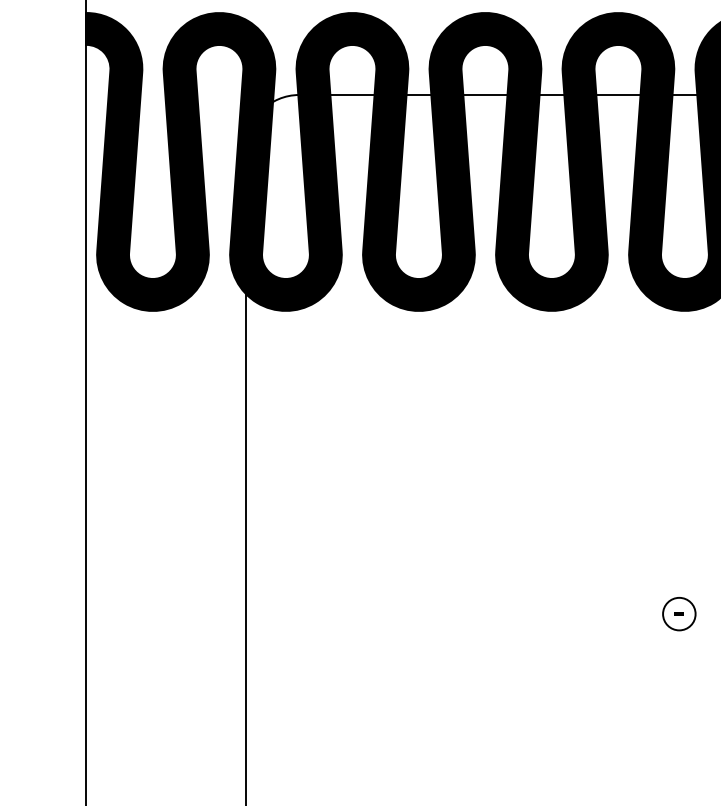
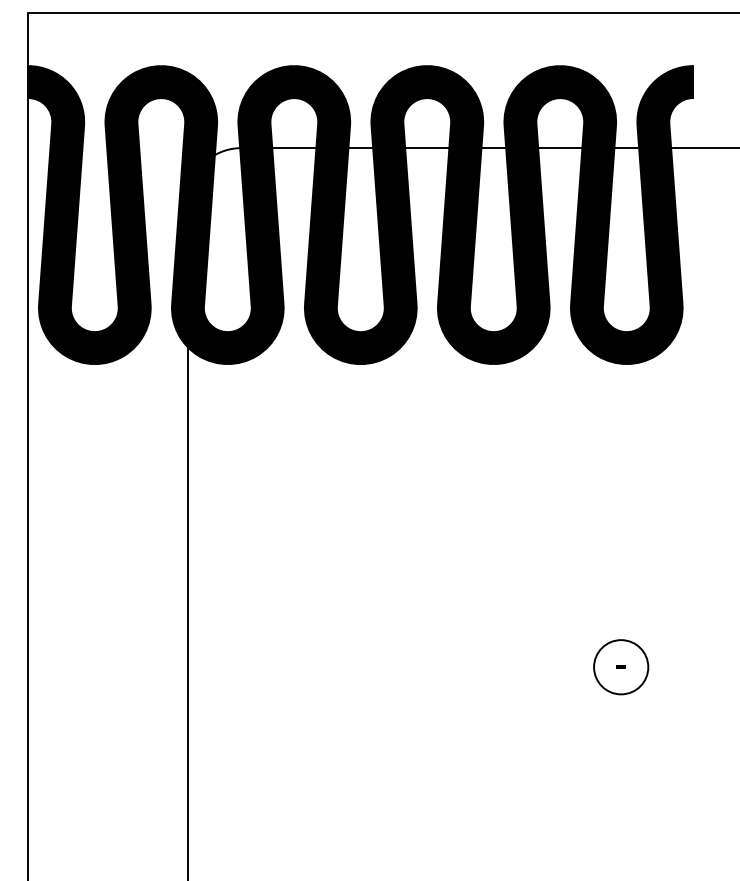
circle: (679, 614) -> (621, 667), size x1.67

